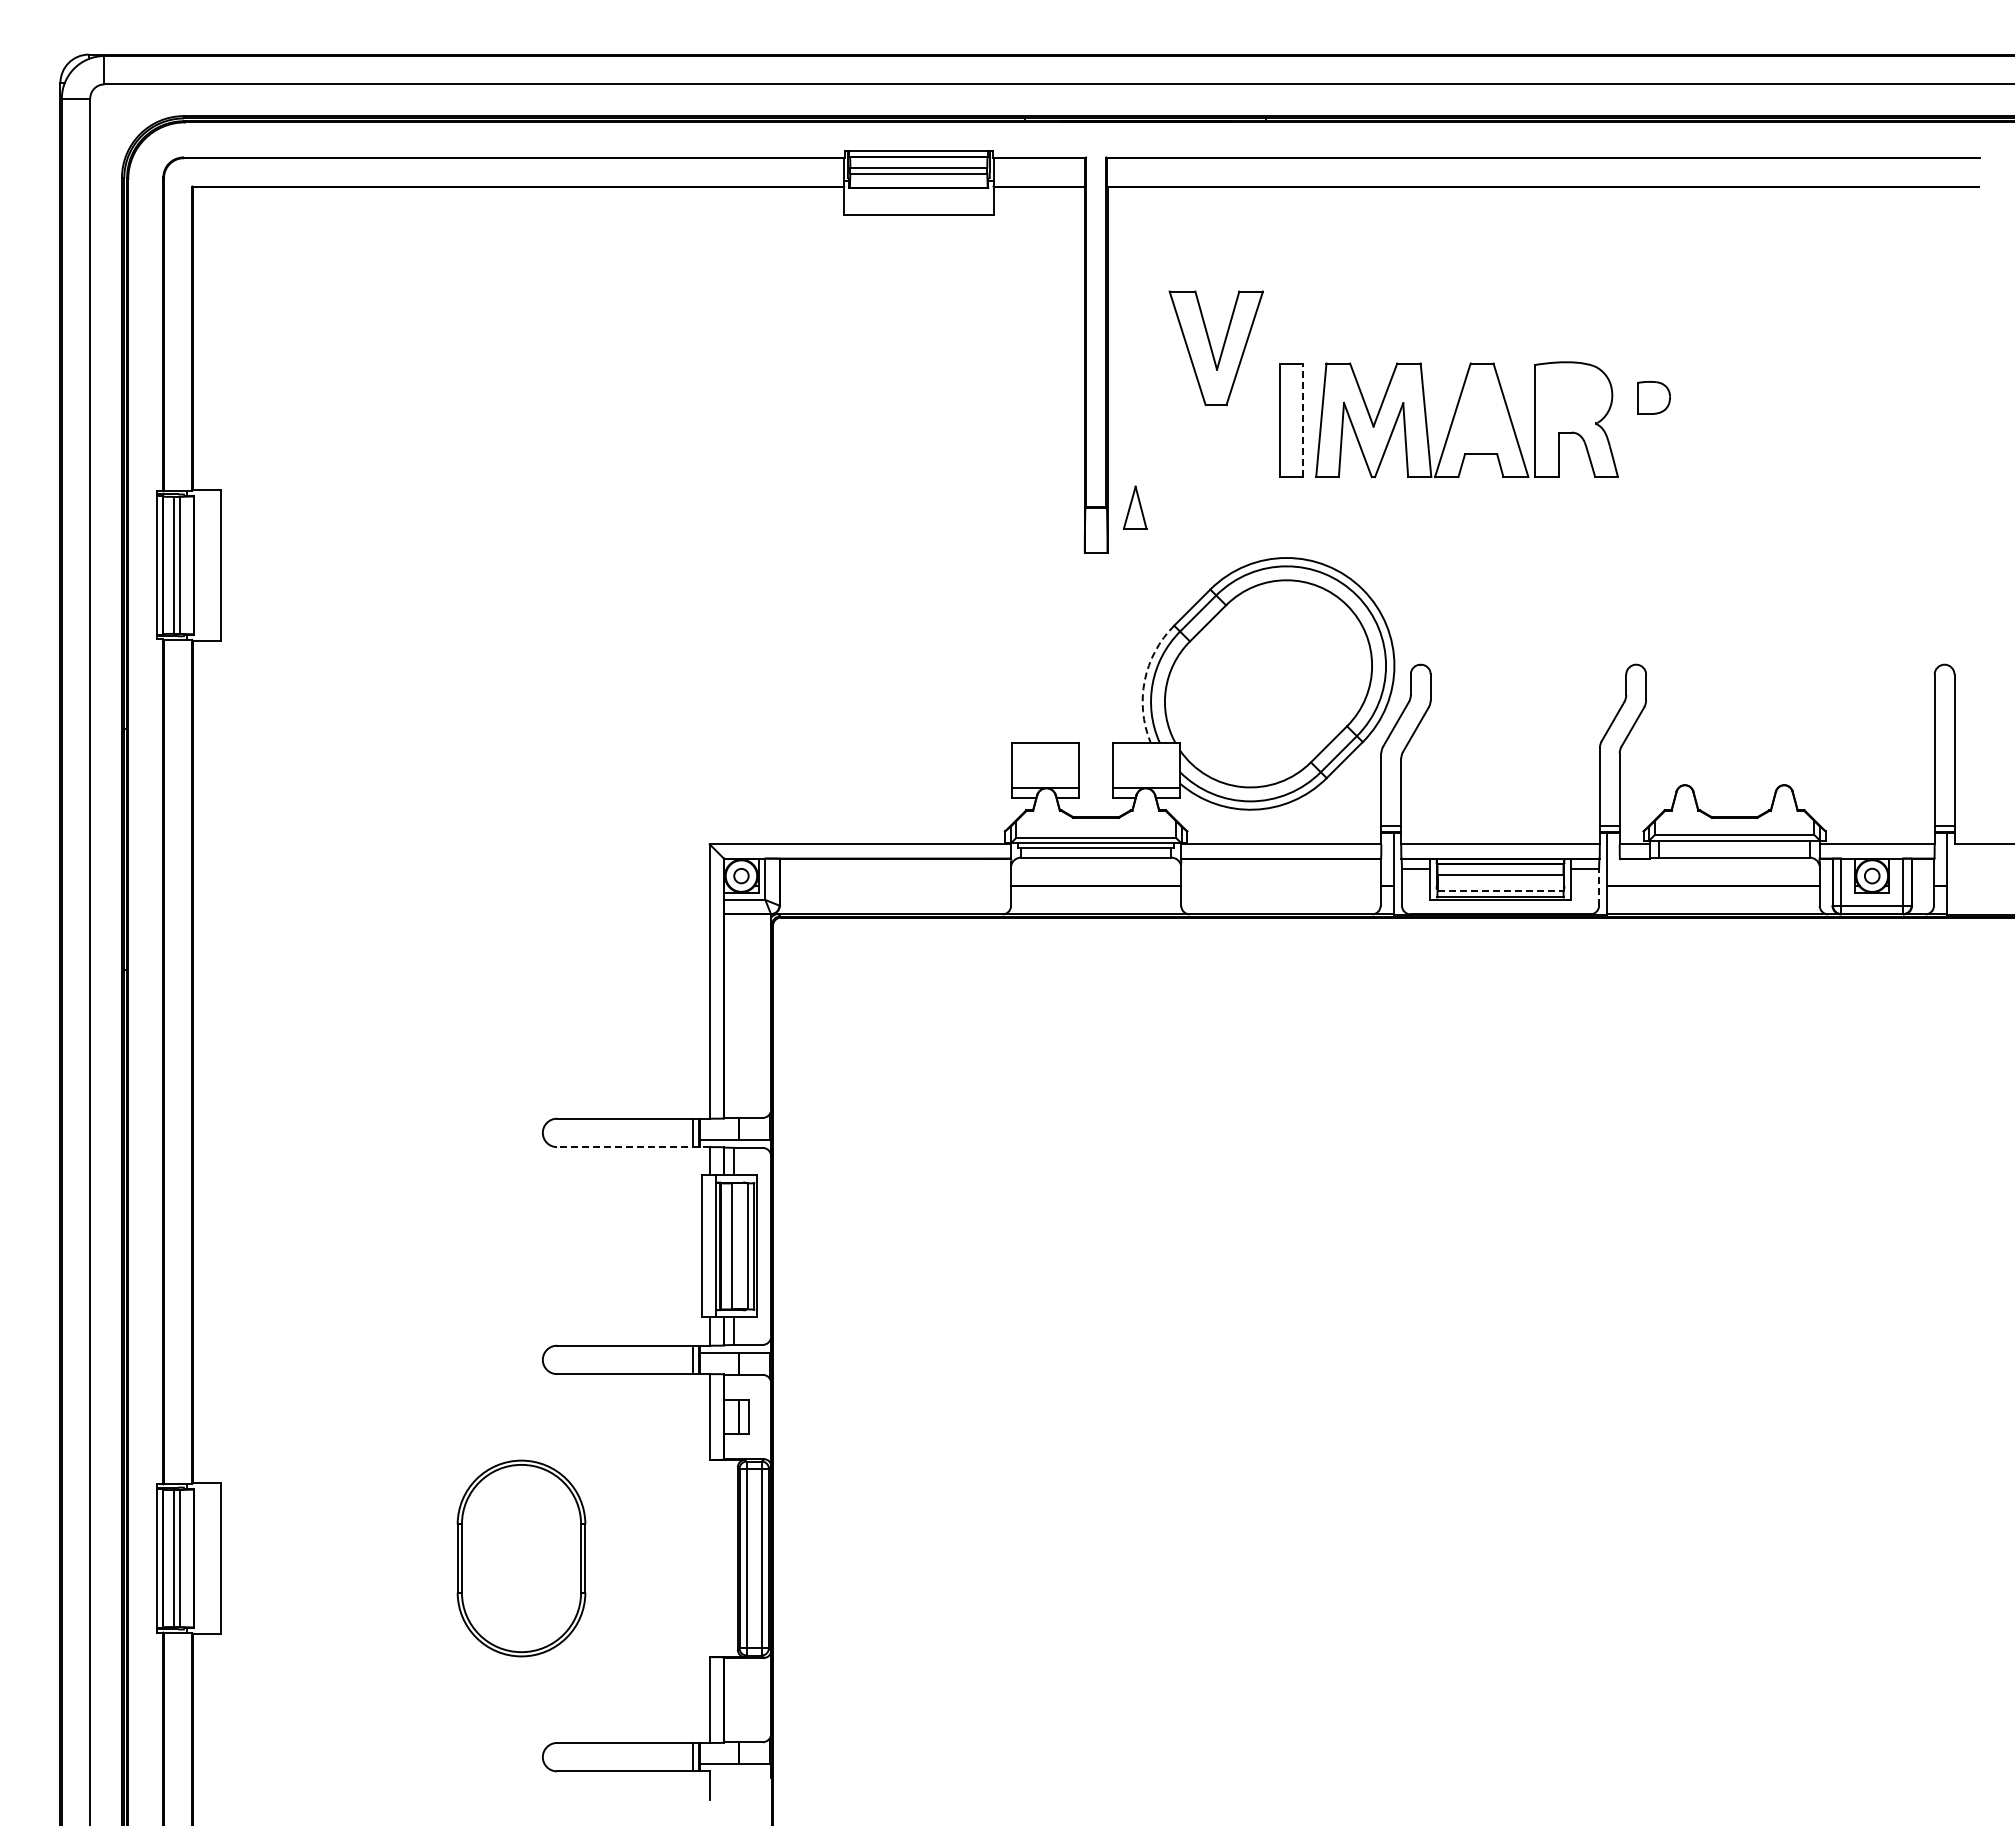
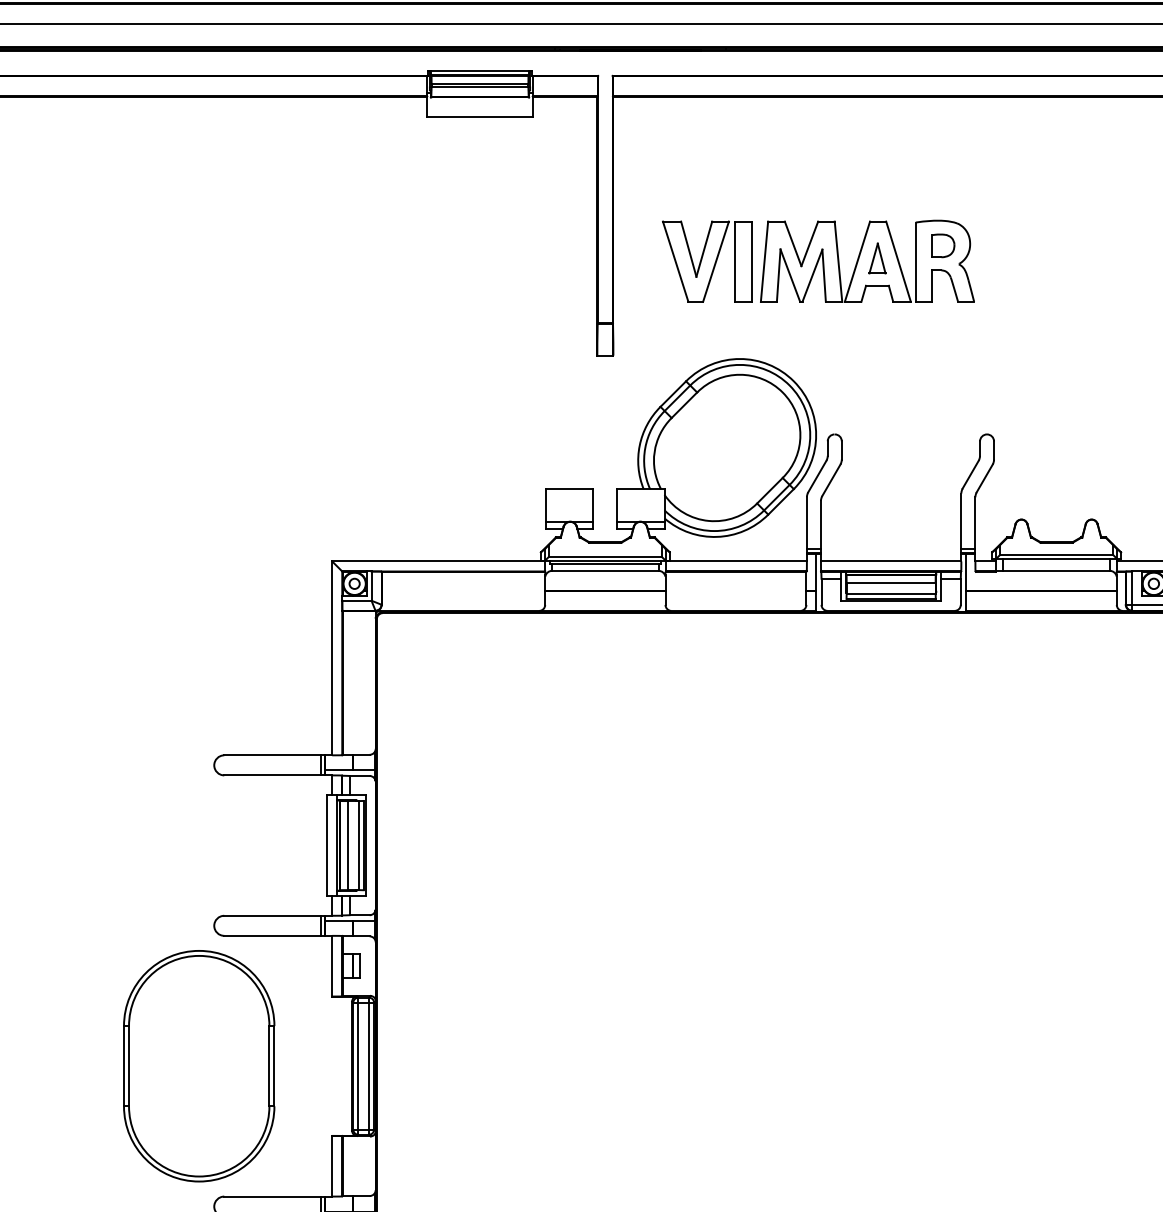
part: (1215, 347) -> (695, 261), moved
part: (1653, 397) -> (942, 245), moved
line: (1303, 420) -> (751, 261), dashed -> solid
part: (1134, 507) -> (877, 258), moved
arc: (1144, 680) -> (639, 445), dashed -> solid
line: (1599, 886) -> (961, 591), dashed -> solid
line: (1500, 890) -> (891, 594), dashed -> solid
line: (632, 1147) -> (277, 775), dashed -> solid
part: (521, 1558) -> (199, 1066), size x1.67

